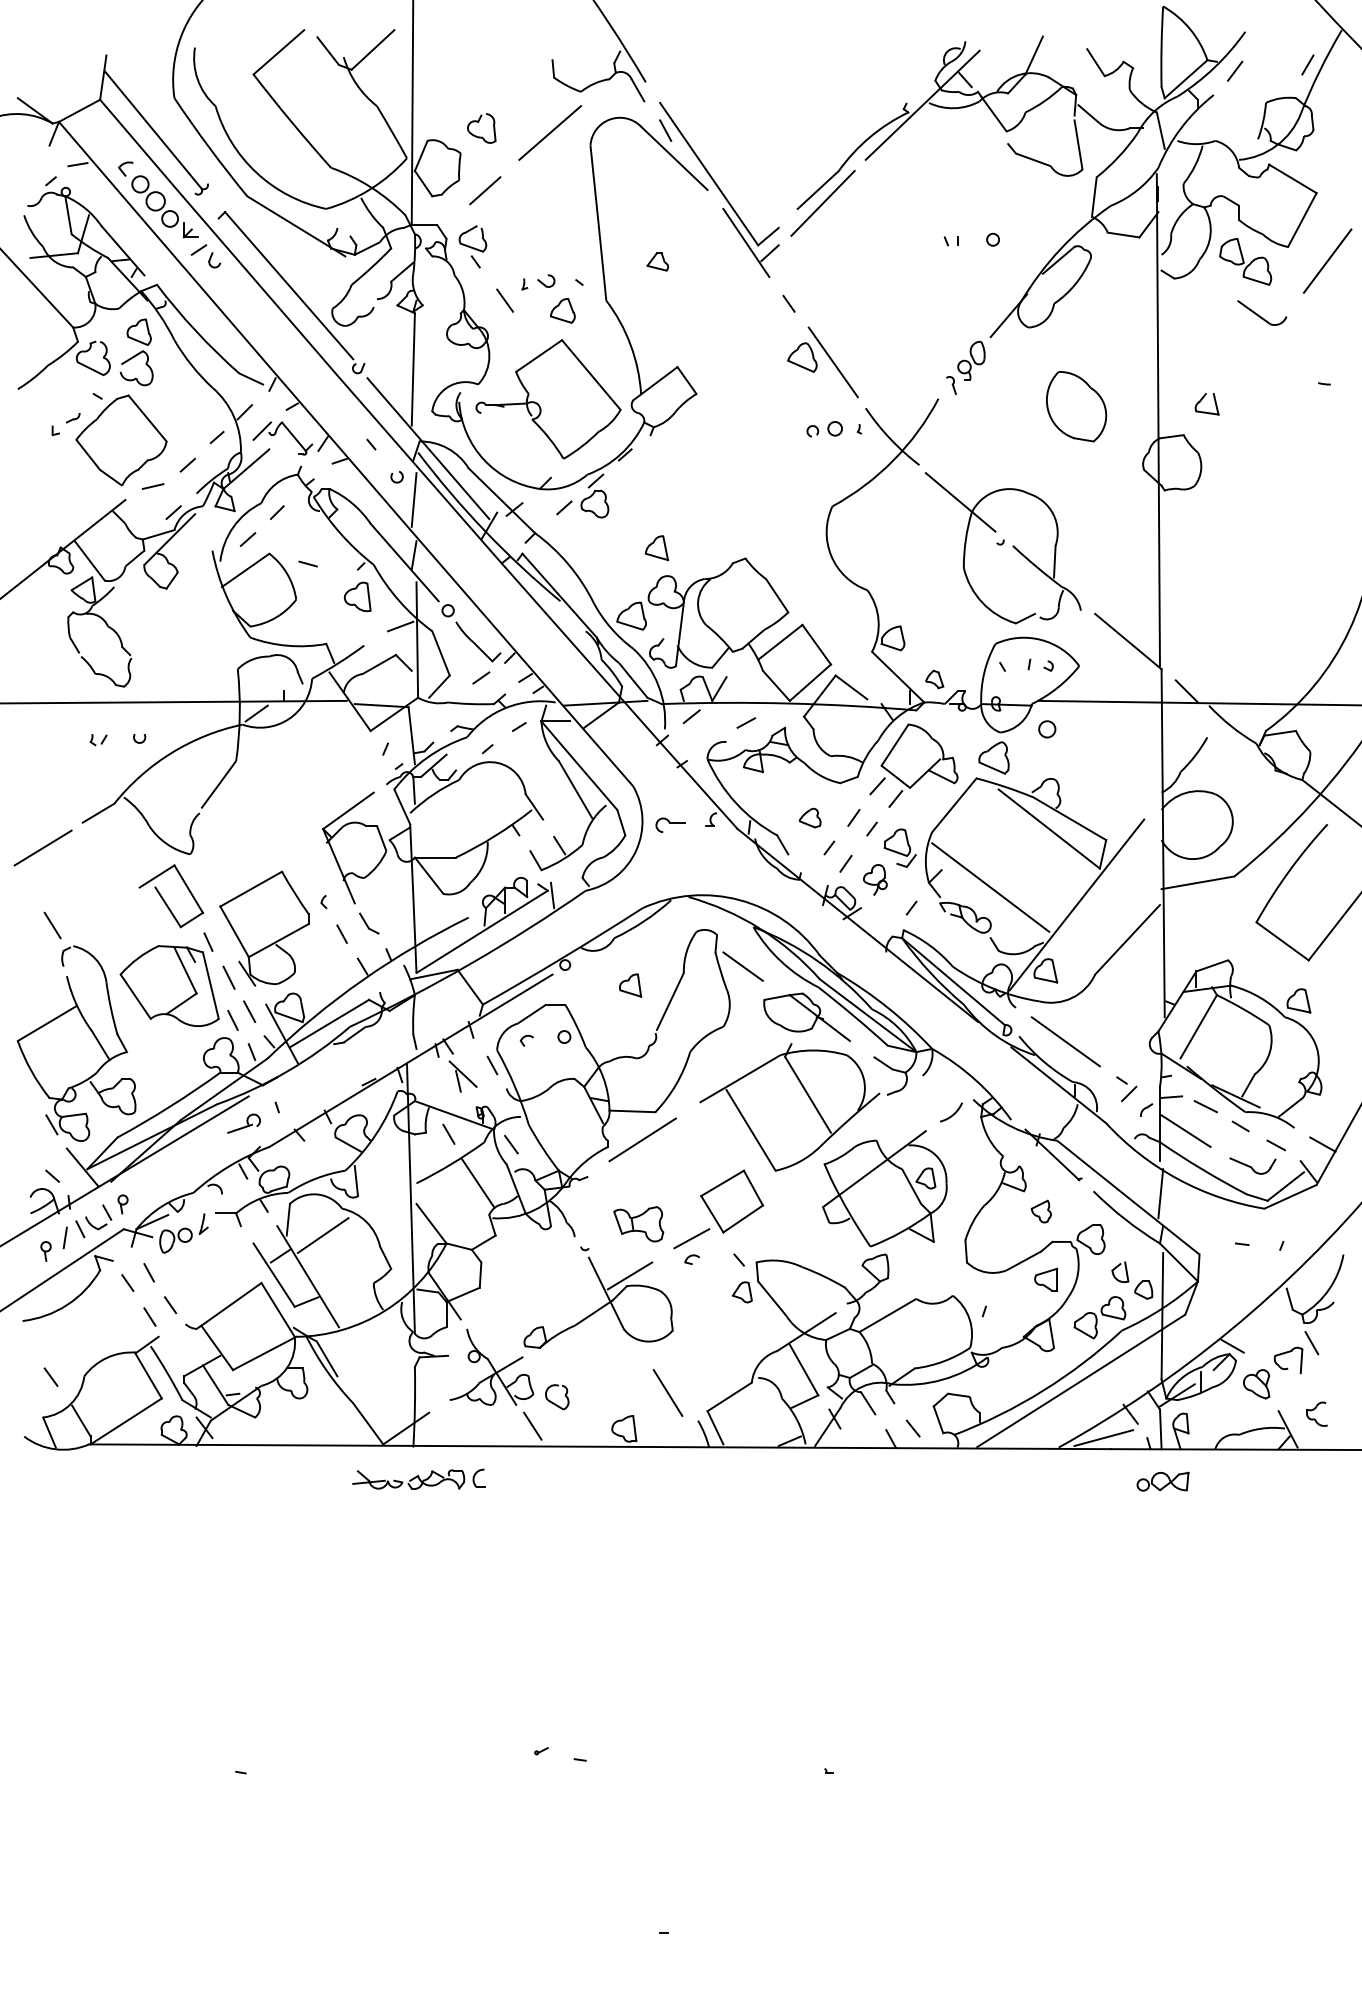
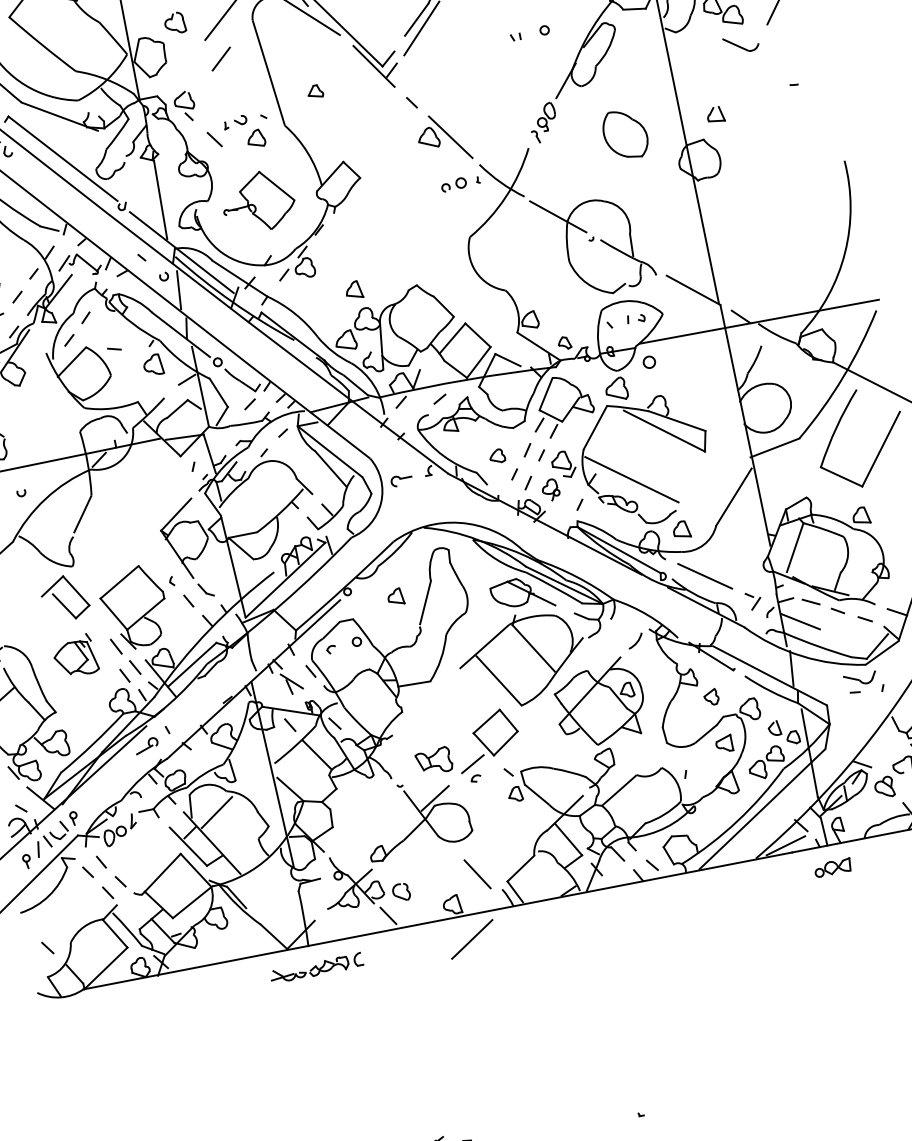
line: (485, 190) -> (221, 58), moved
part: (548, 399) -> (258, 202), size x0.7
line: (1076, 904) -> (693, 479), removed
line: (742, 966) -> (470, 568), removed
part: (169, 979) -> (75, 656), size x0.6
line: (642, 1139) -> (472, 939), moved
part: (1252, 1165) -> (859, 678), moved

